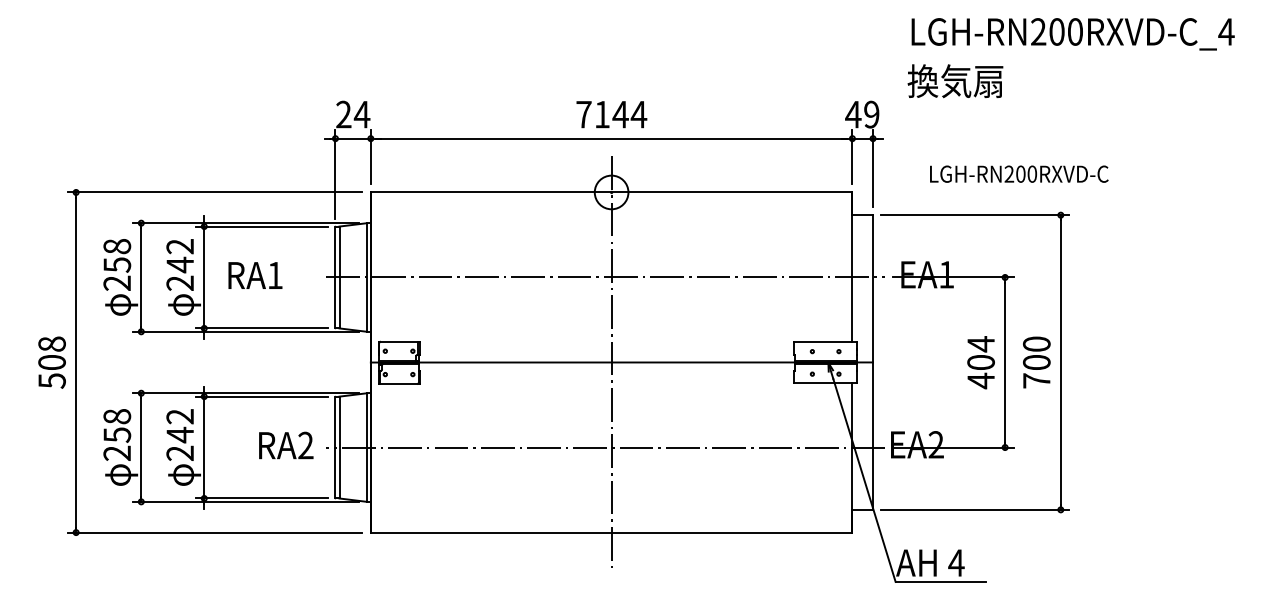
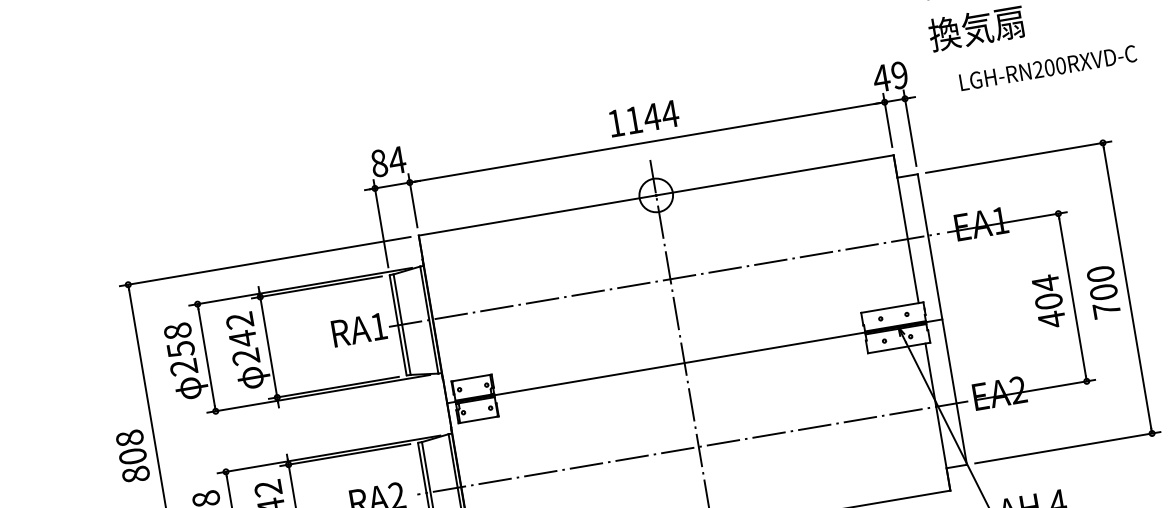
text: (343, 114) -> (378, 163), 24 -> 84
text: (583, 114) -> (615, 123), 7144 -> 1144
text: (1019, 173) -> (1048, 67), moved
text: (255, 275) -> (359, 329), moved
text: (51, 380) -> (135, 474), 508 -> 808

